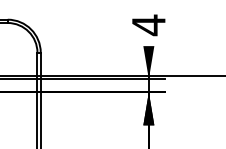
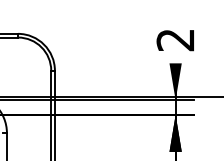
text: (148, 25) -> (175, 40), 4 -> 2

